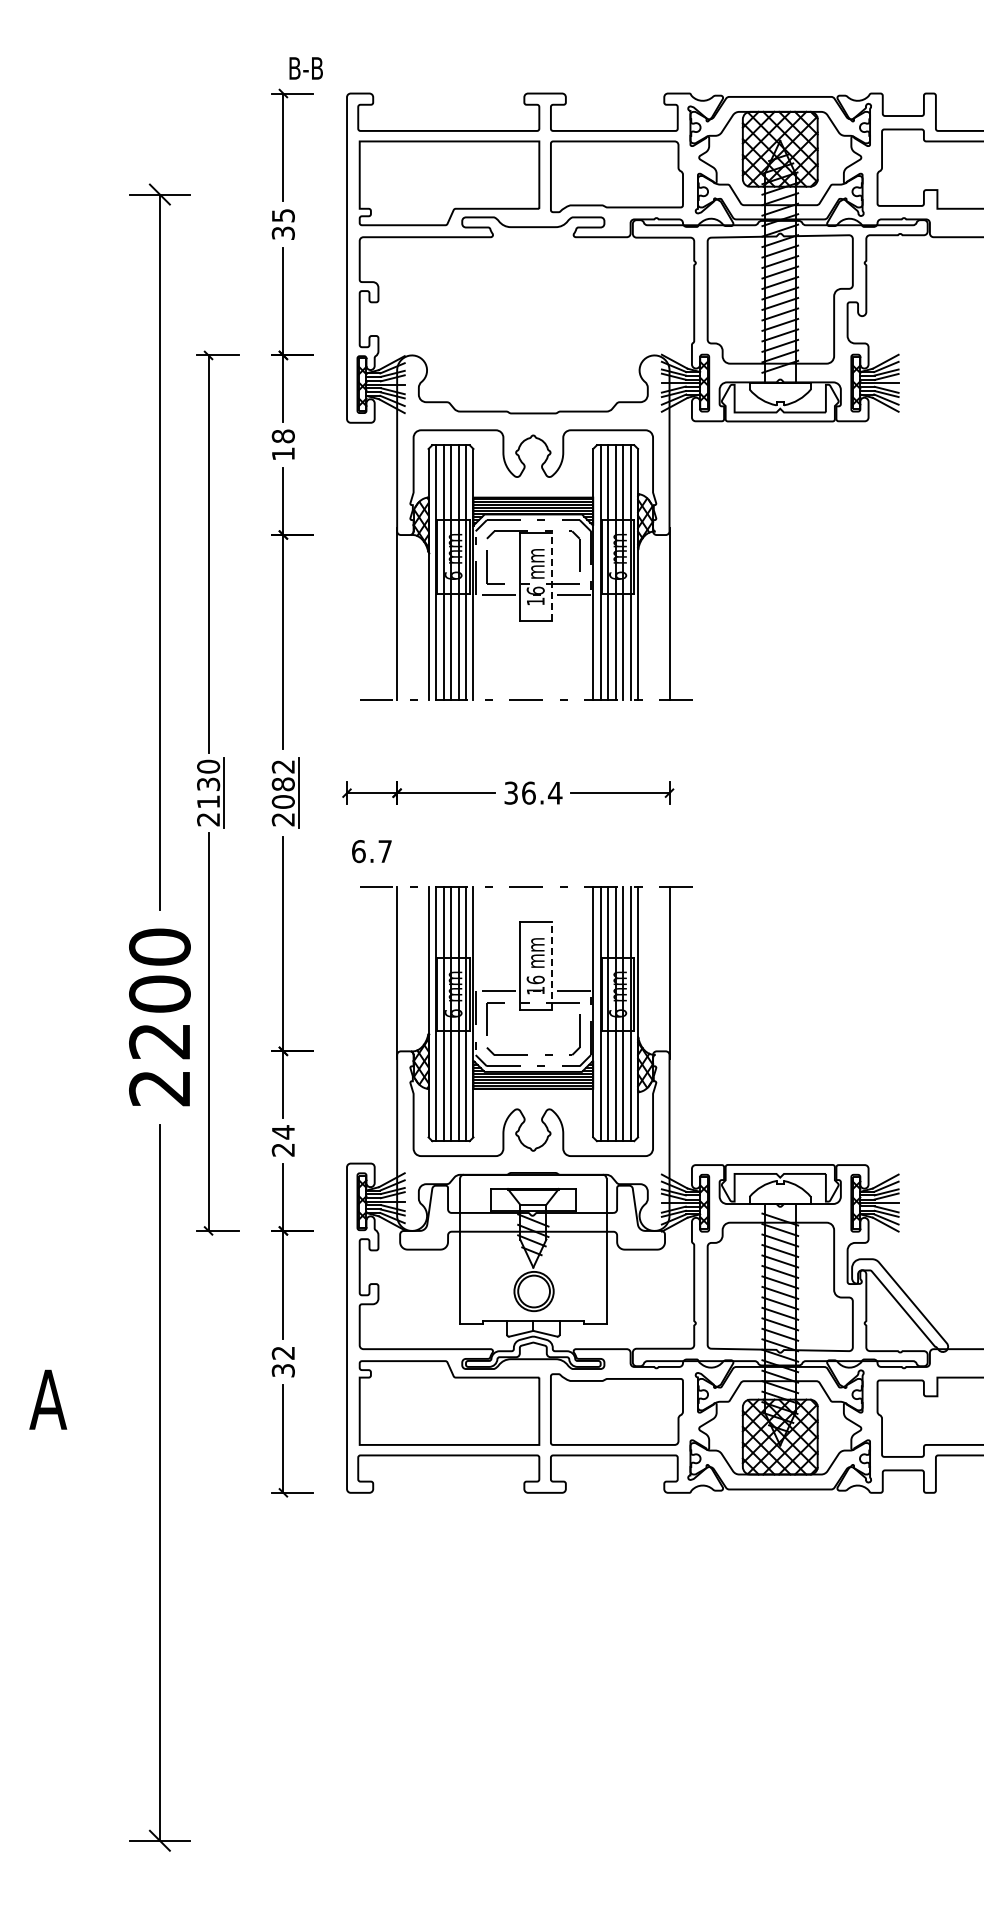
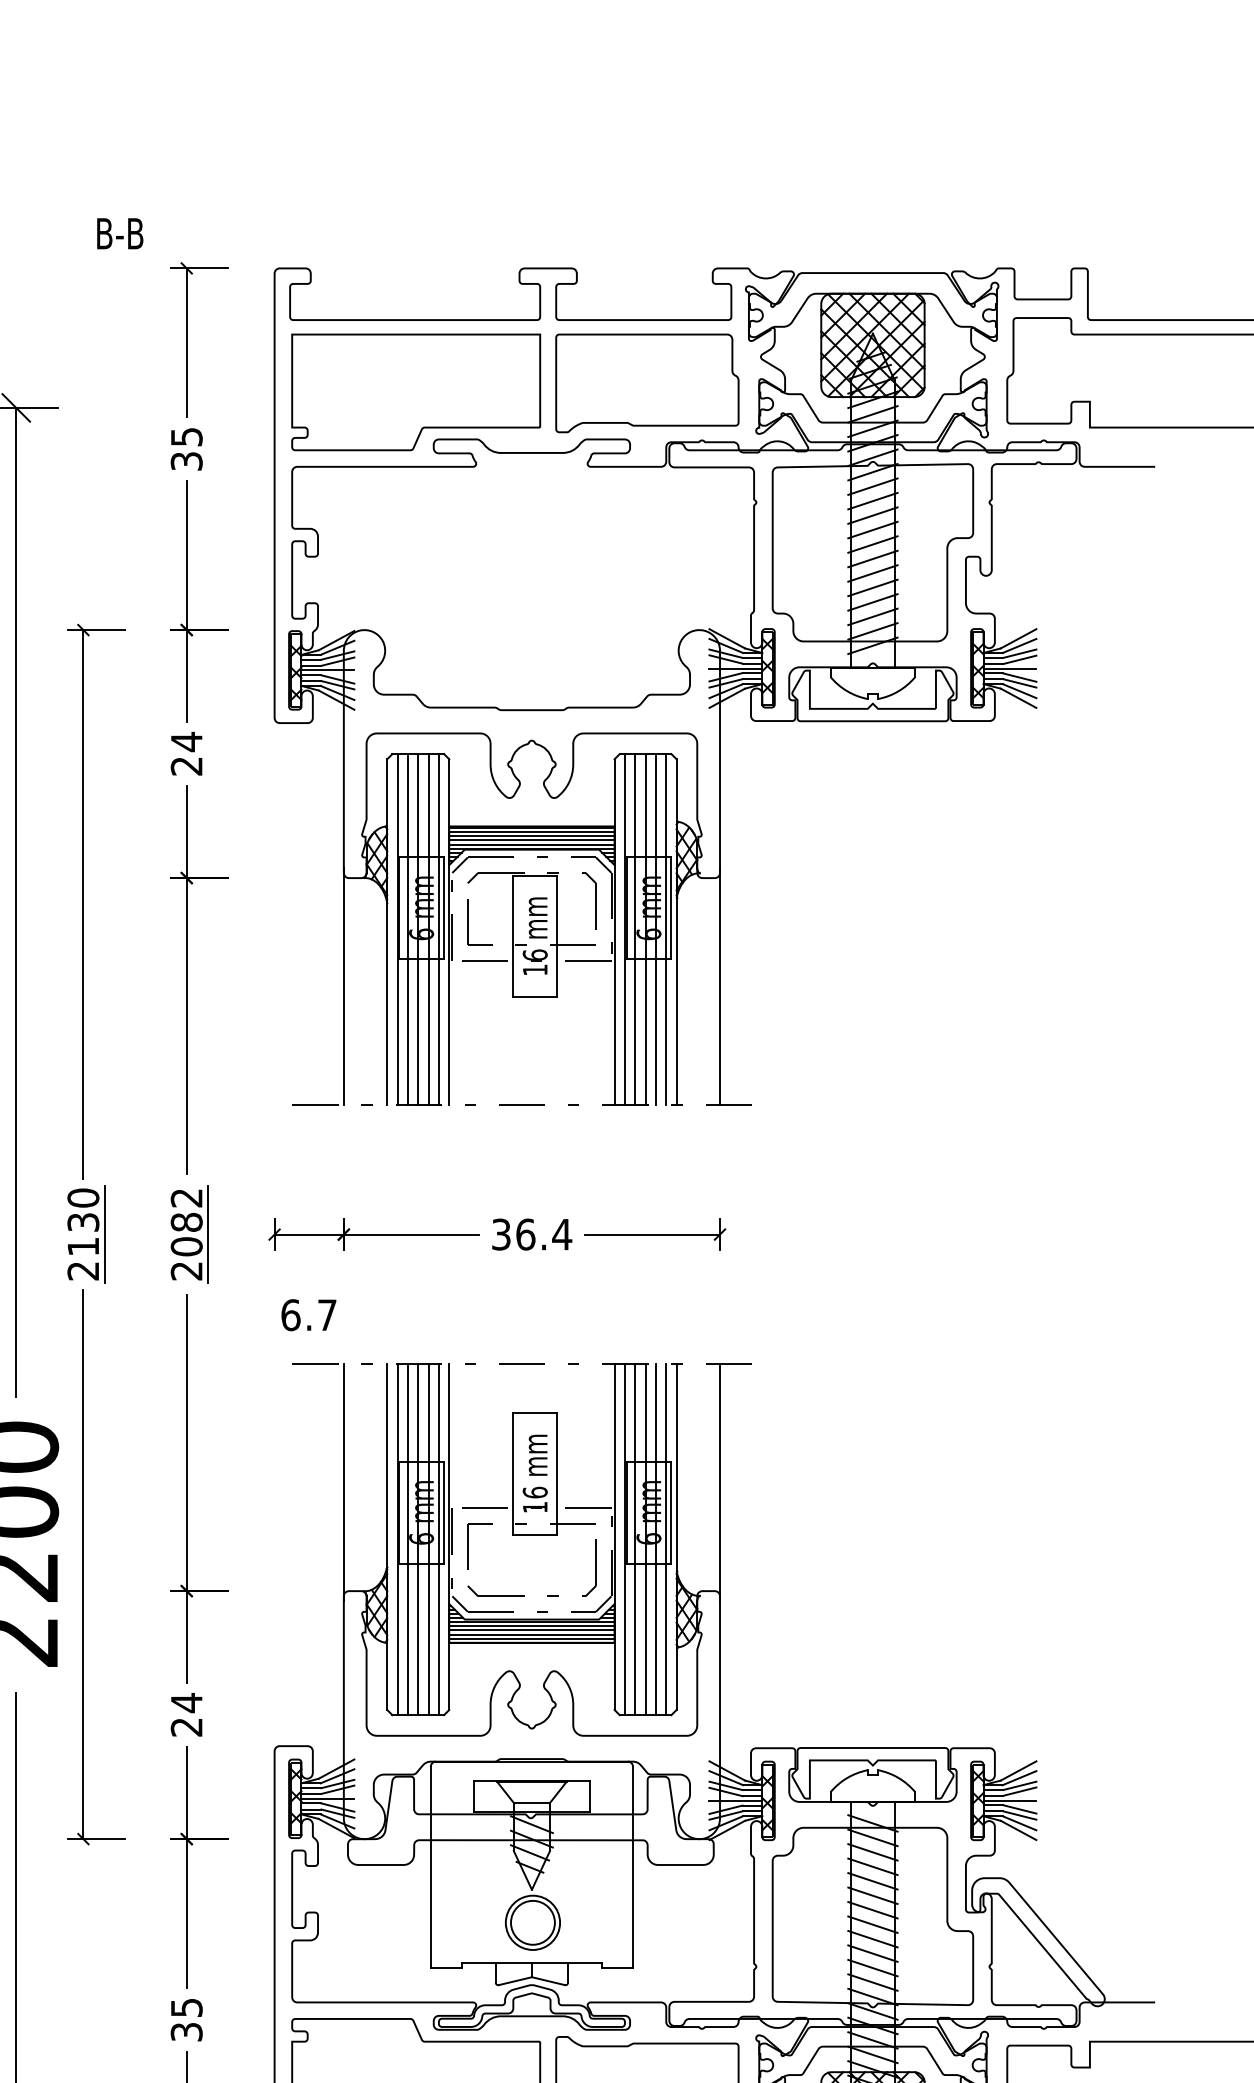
text: (305, 68) -> (119, 233), moved
text: (282, 444) -> (185, 753), 18 -> 24
line: (551, 576) -> (557, 935), dashed -> solid
line: (551, 965) -> (557, 1472), dashed -> solid
text: (282, 1352) -> (185, 2007), 32 -> 35

